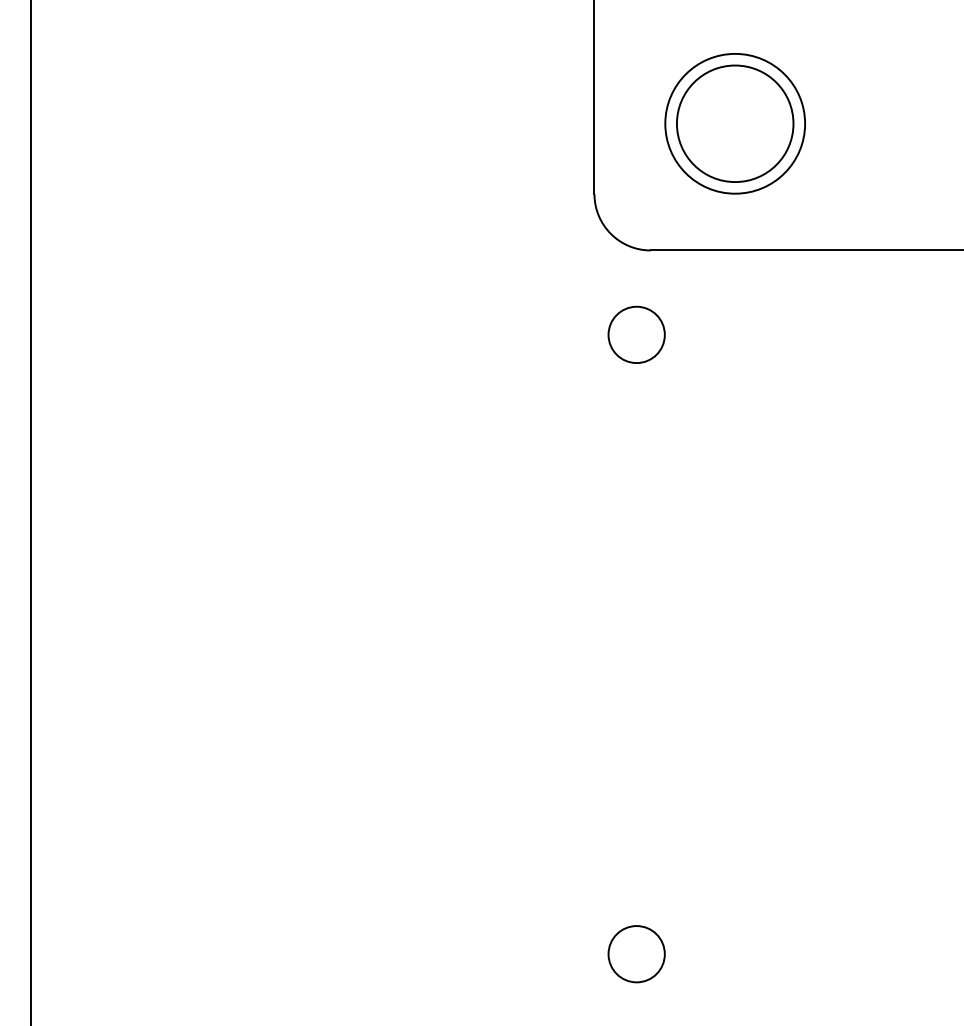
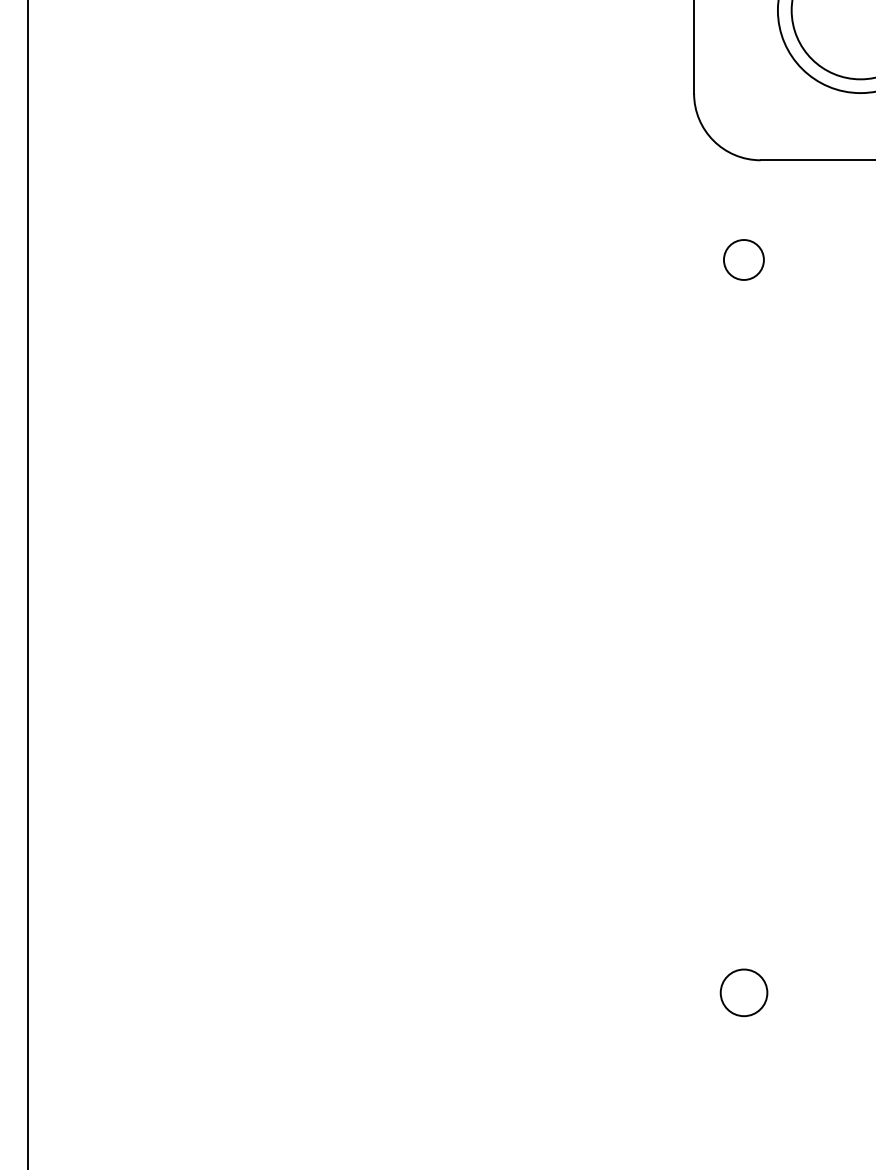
circle: (636, 334) -> (743, 259), size x0.6
circle: (636, 954) -> (743, 993), size x0.7

